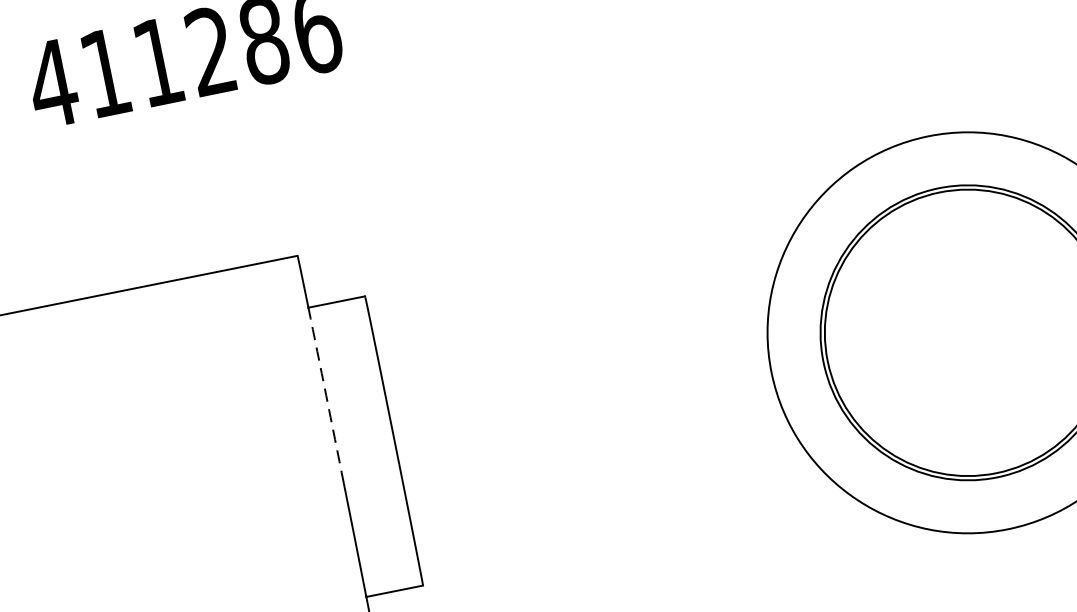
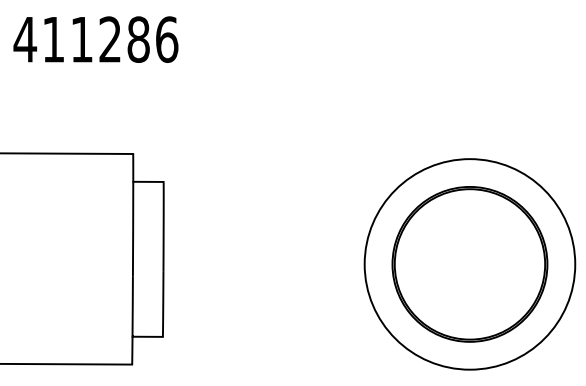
arc: (326, 394) -> (133, 228), dashed -> solid

